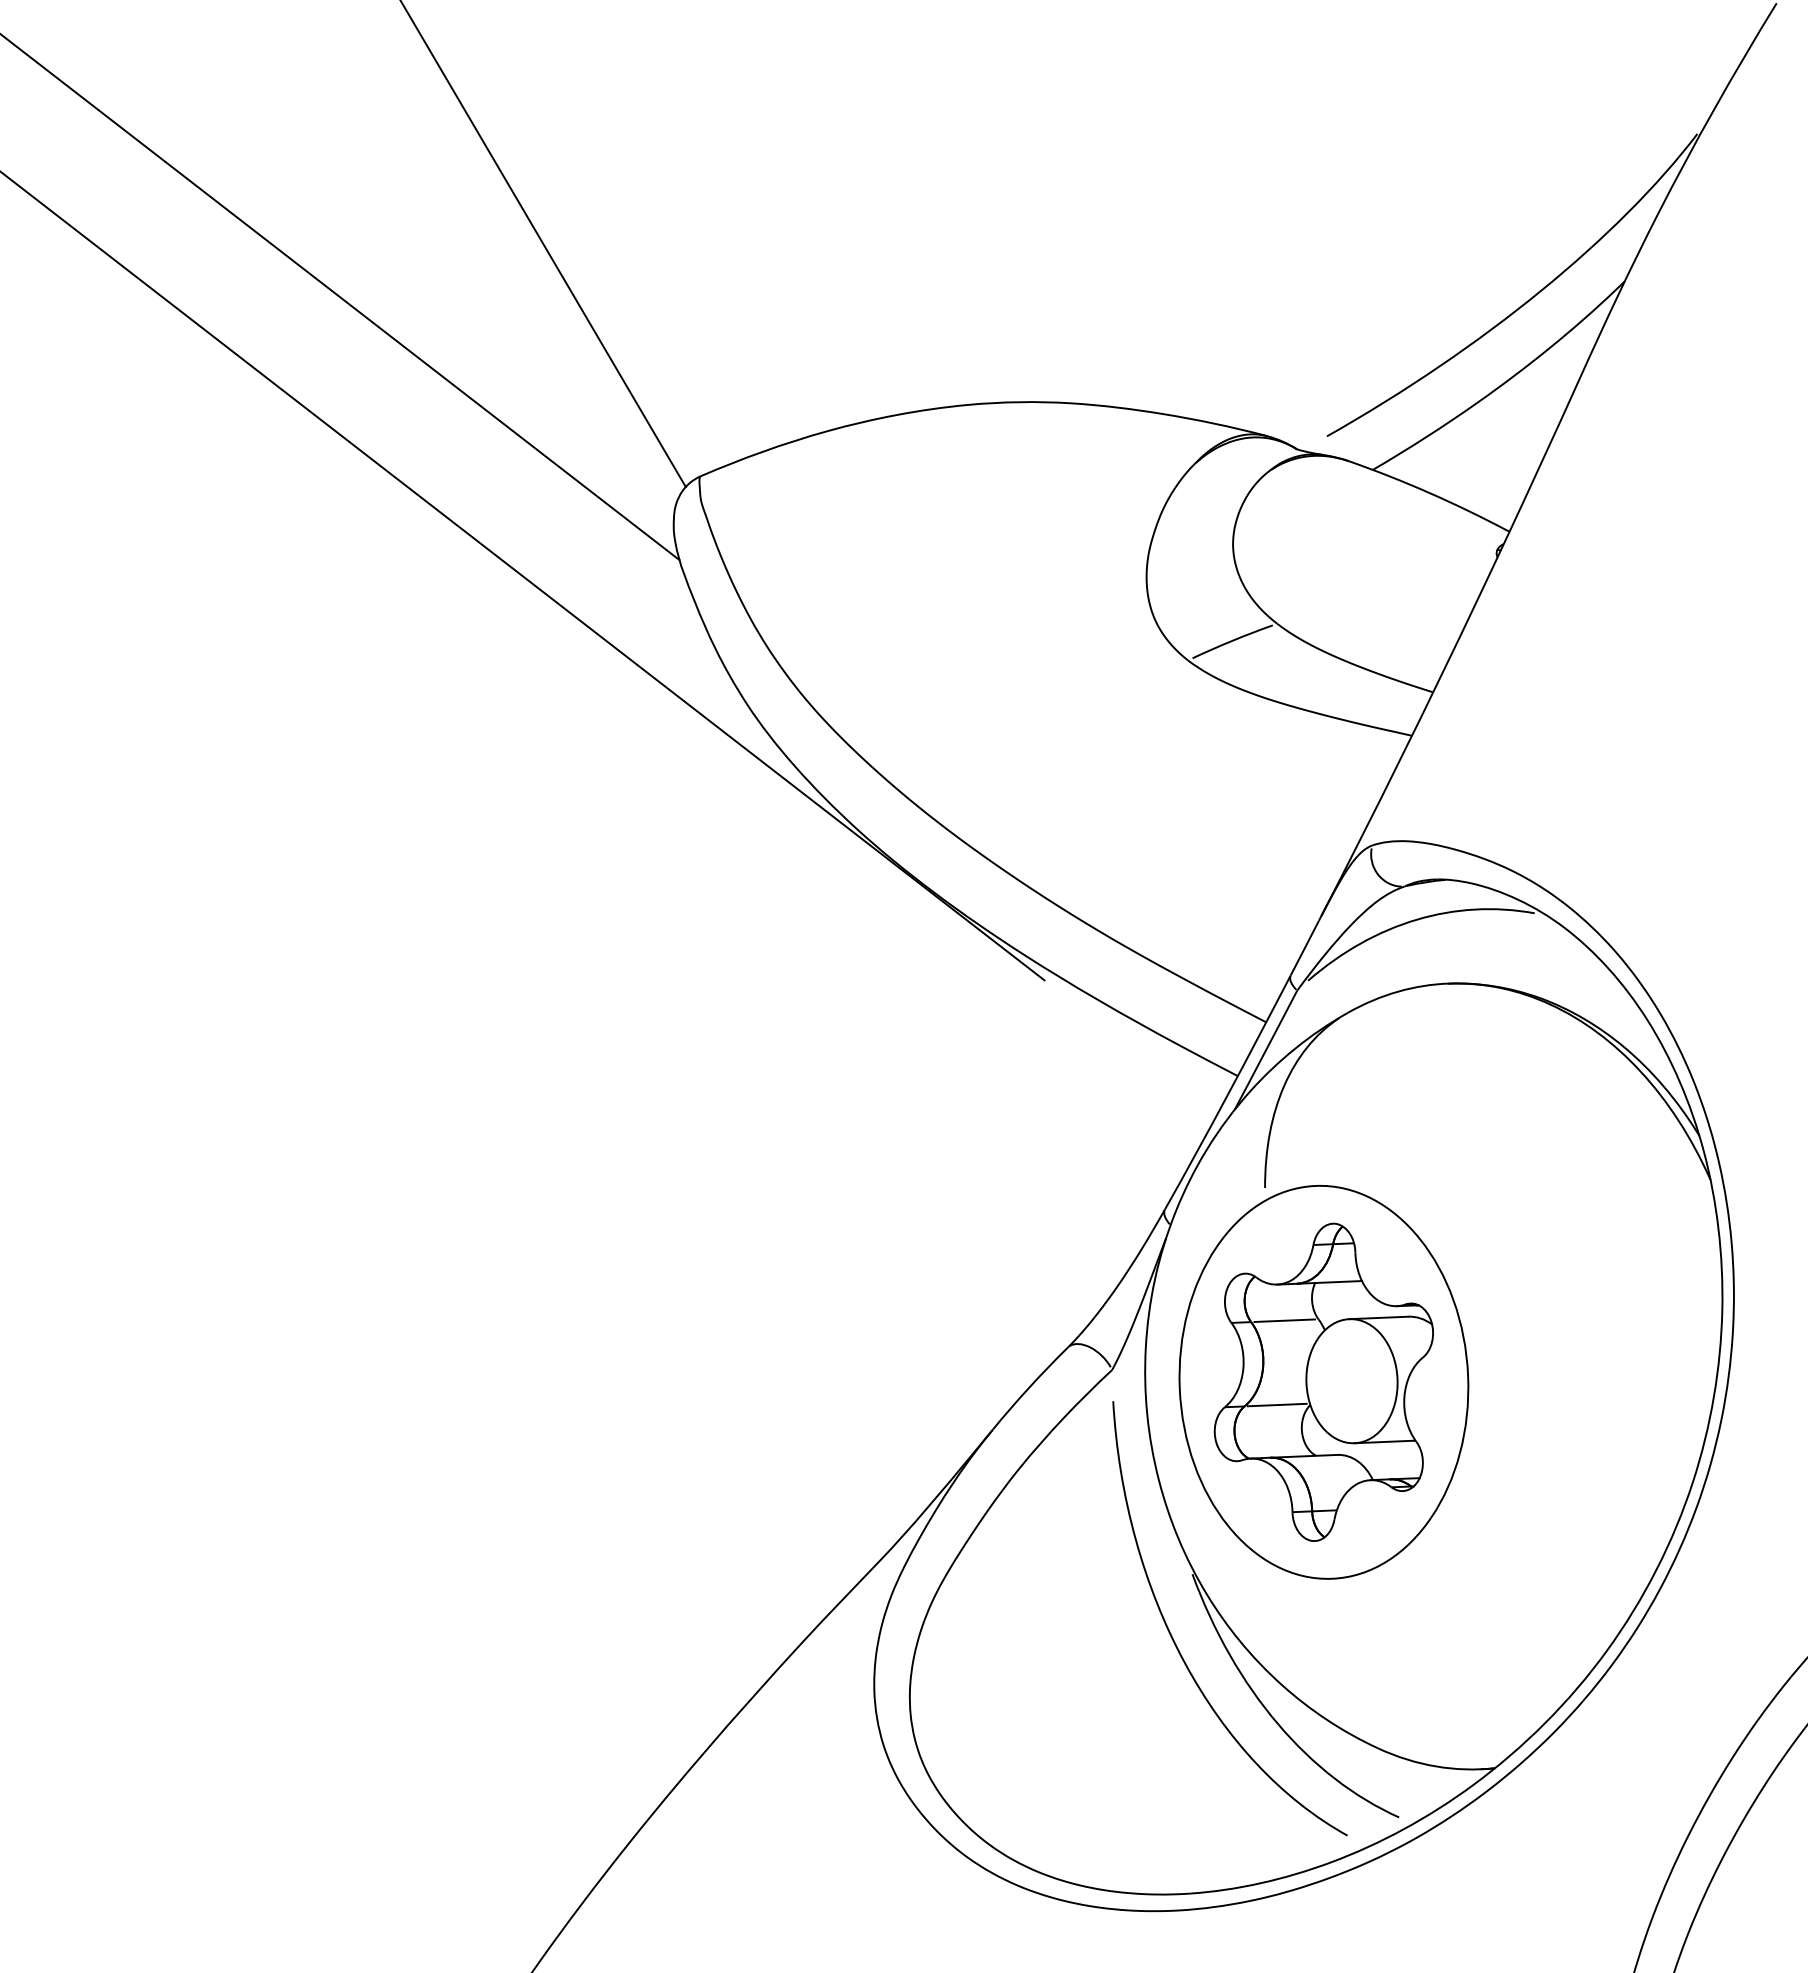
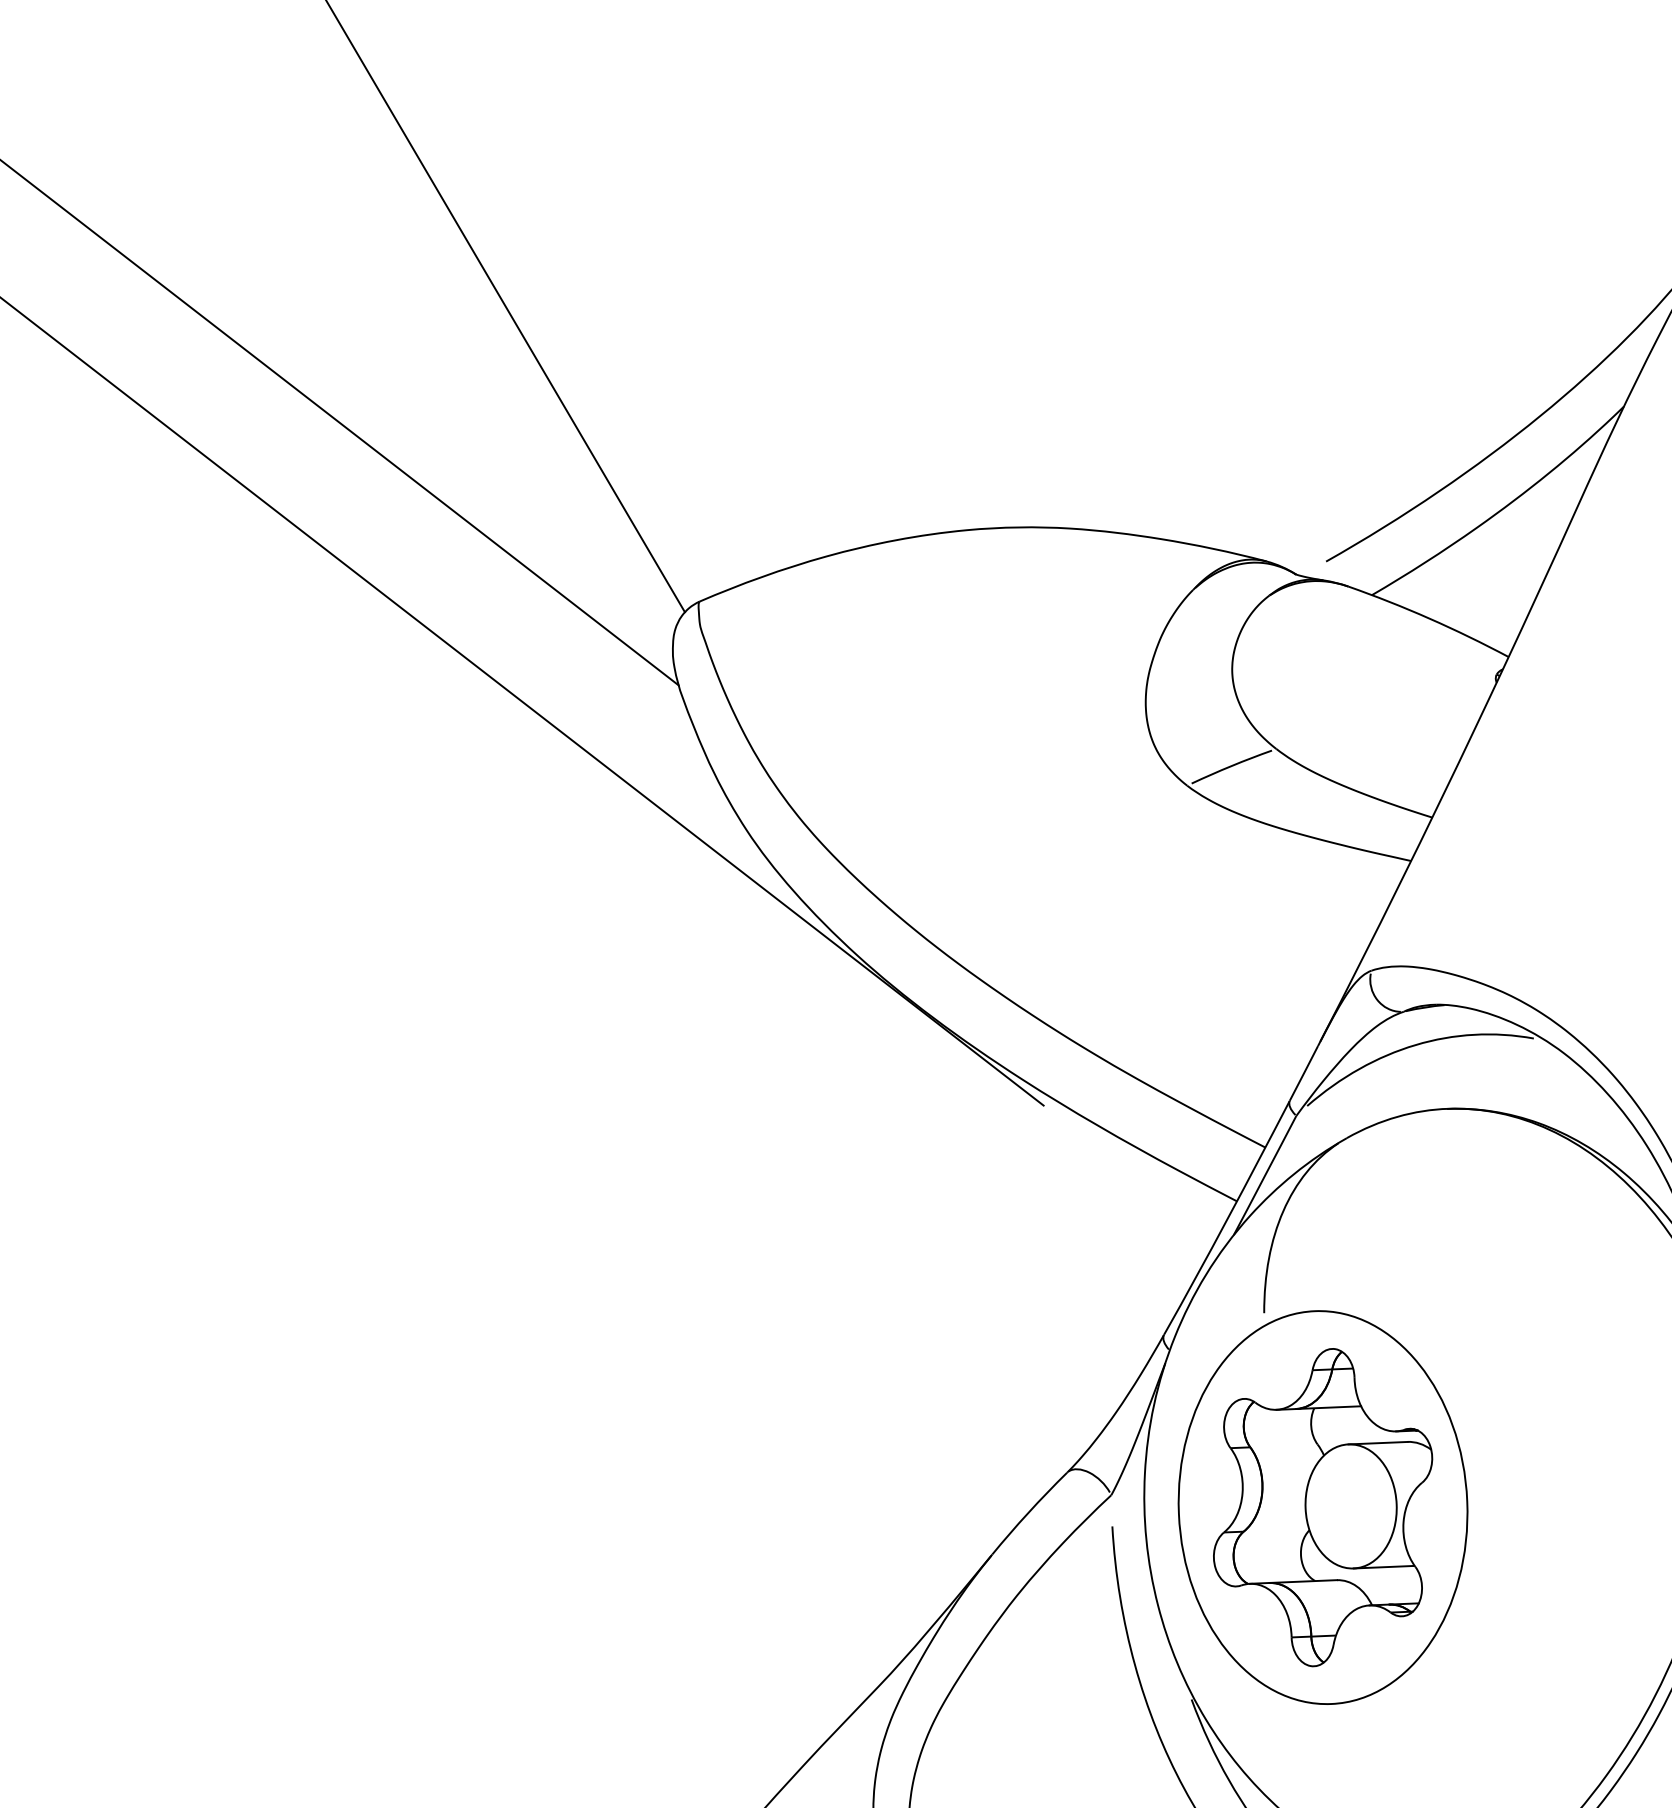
line: (1284, 1320) -> (1283, 1445), removed
line: (1276, 1404) -> (1275, 1529), removed

